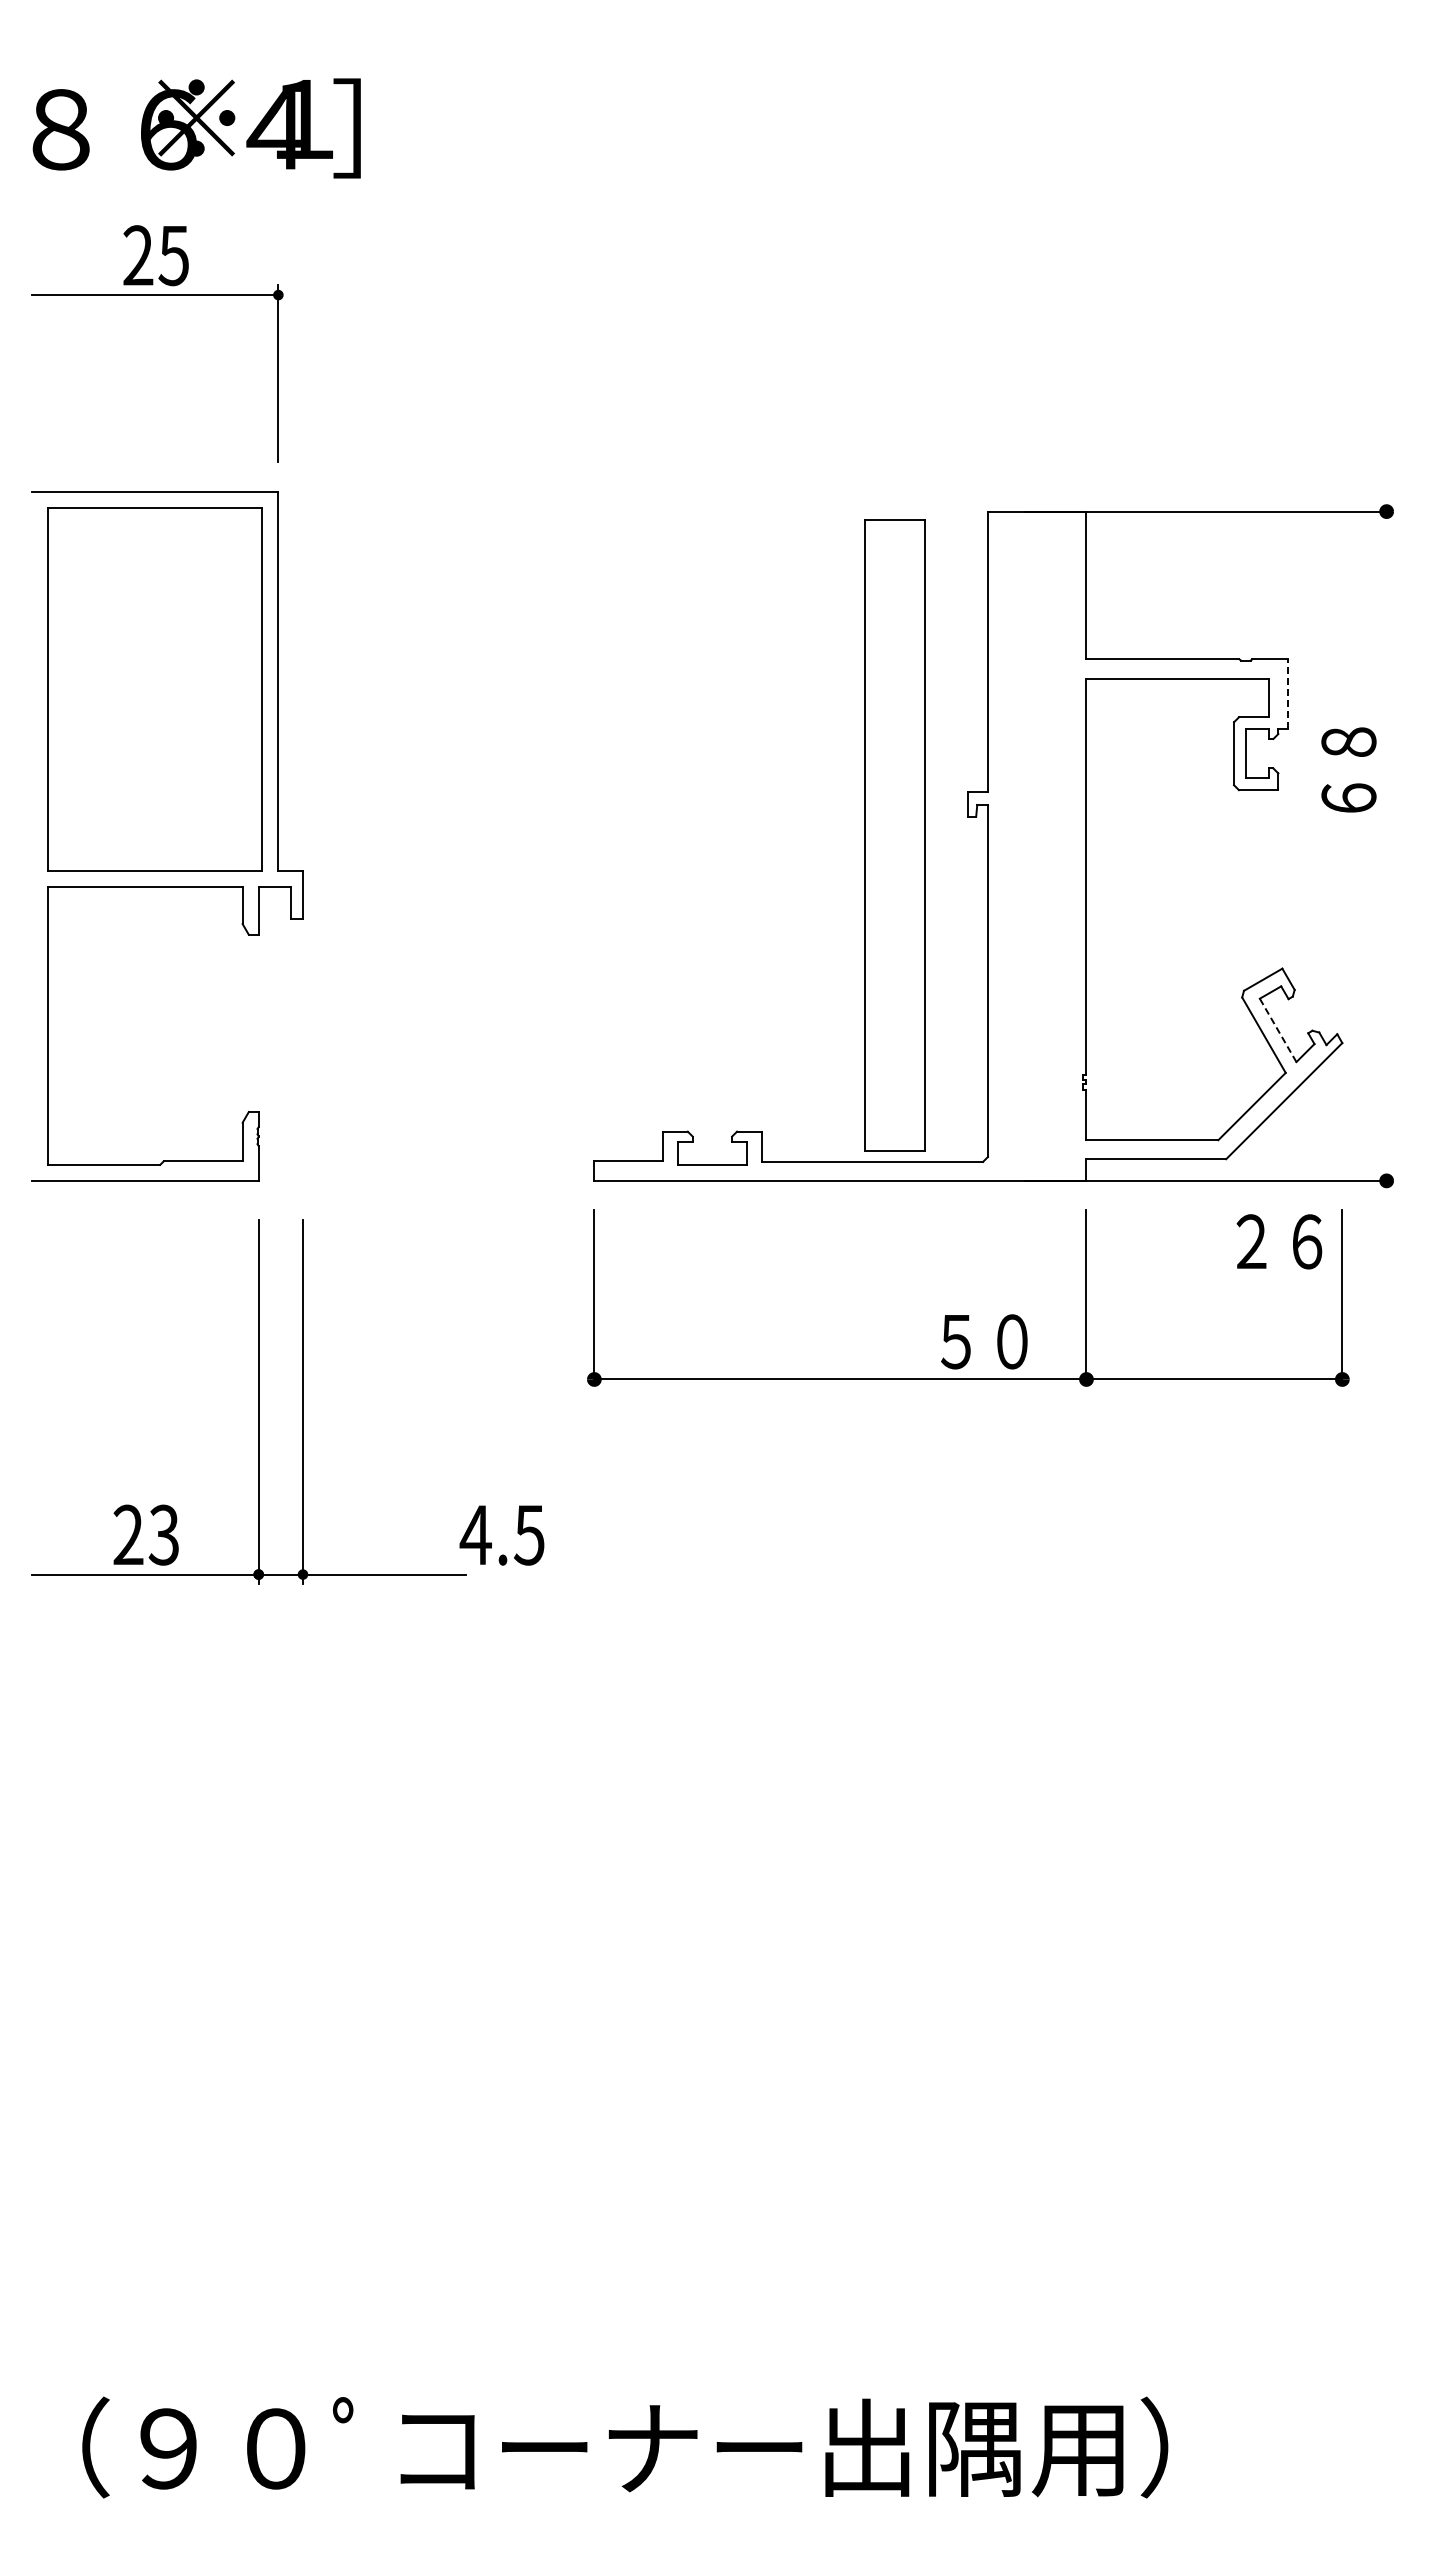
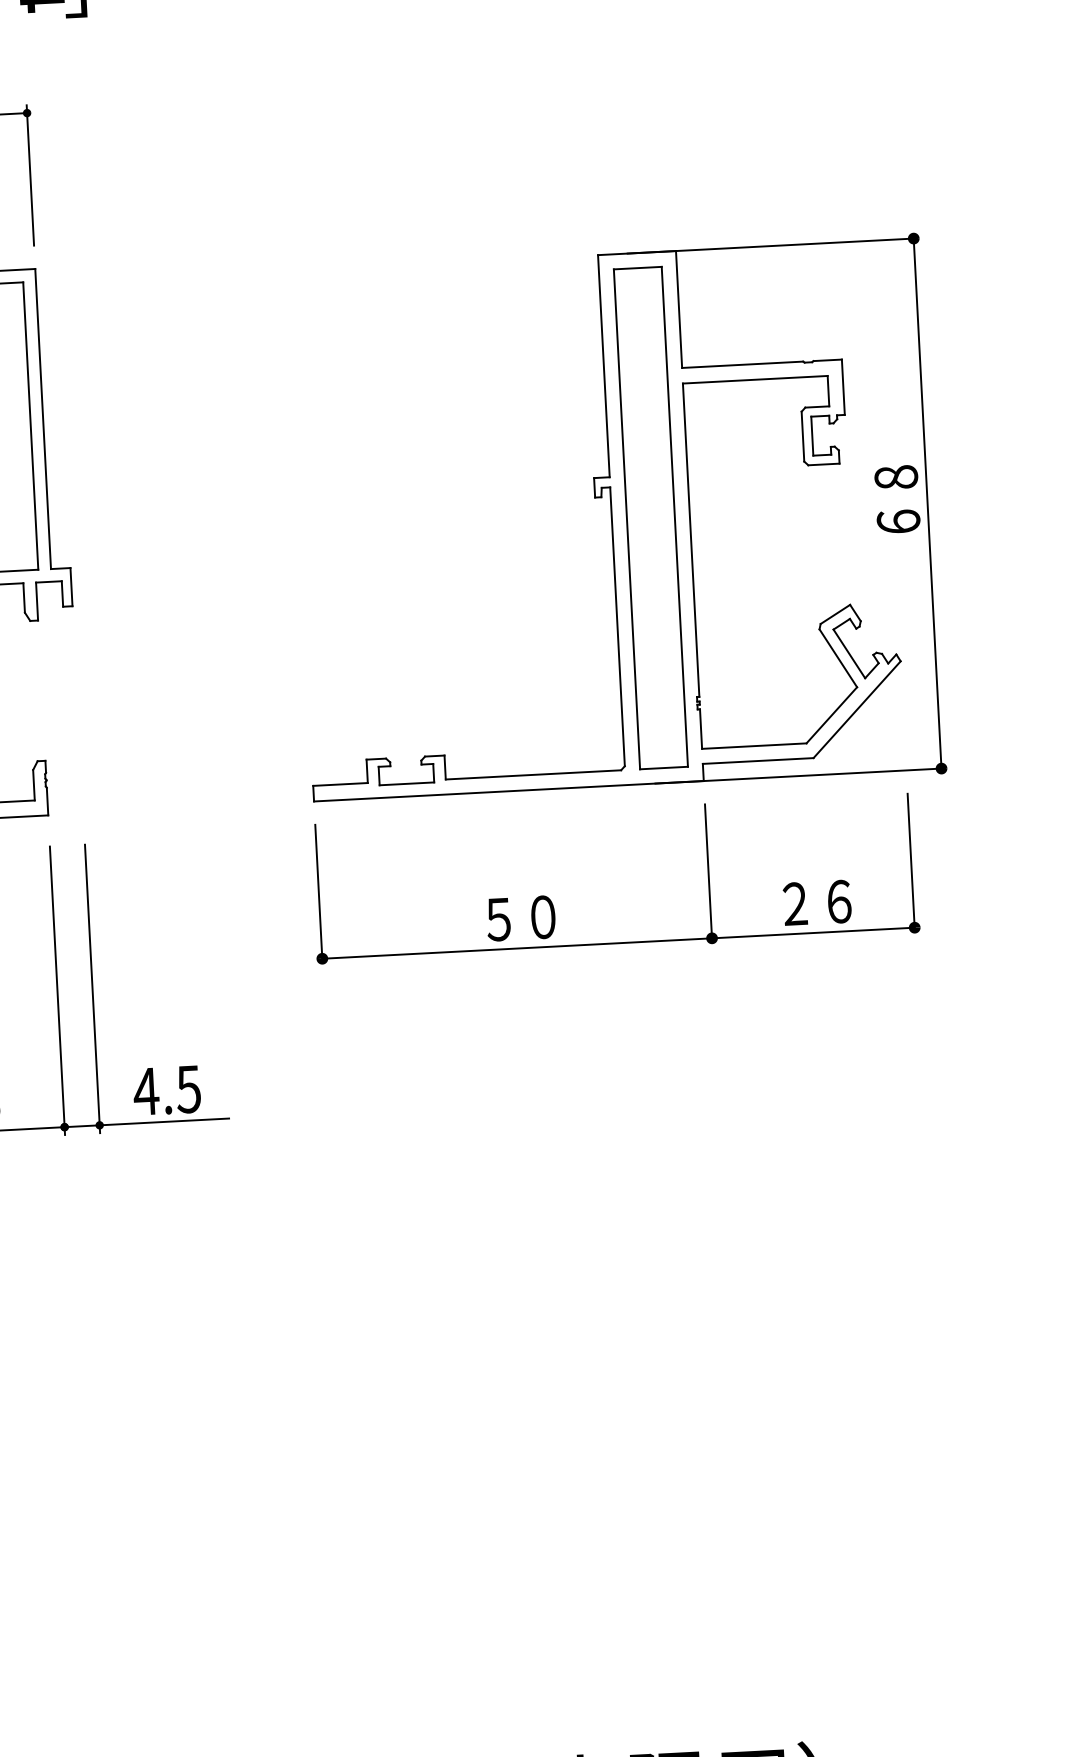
line: (1288, 694) -> (843, 387), dashed -> solid
text: (1348, 769) -> (897, 499), moved
part: (894, 835) -> (650, 518), moved
line: (1386, 845) -> (927, 503), added
line: (1278, 1030) -> (849, 653), dashed -> solid
text: (1279, 1241) -> (817, 902), moved
text: (984, 1341) -> (521, 918), moved
text: (501, 1535) -> (166, 1090), moved

